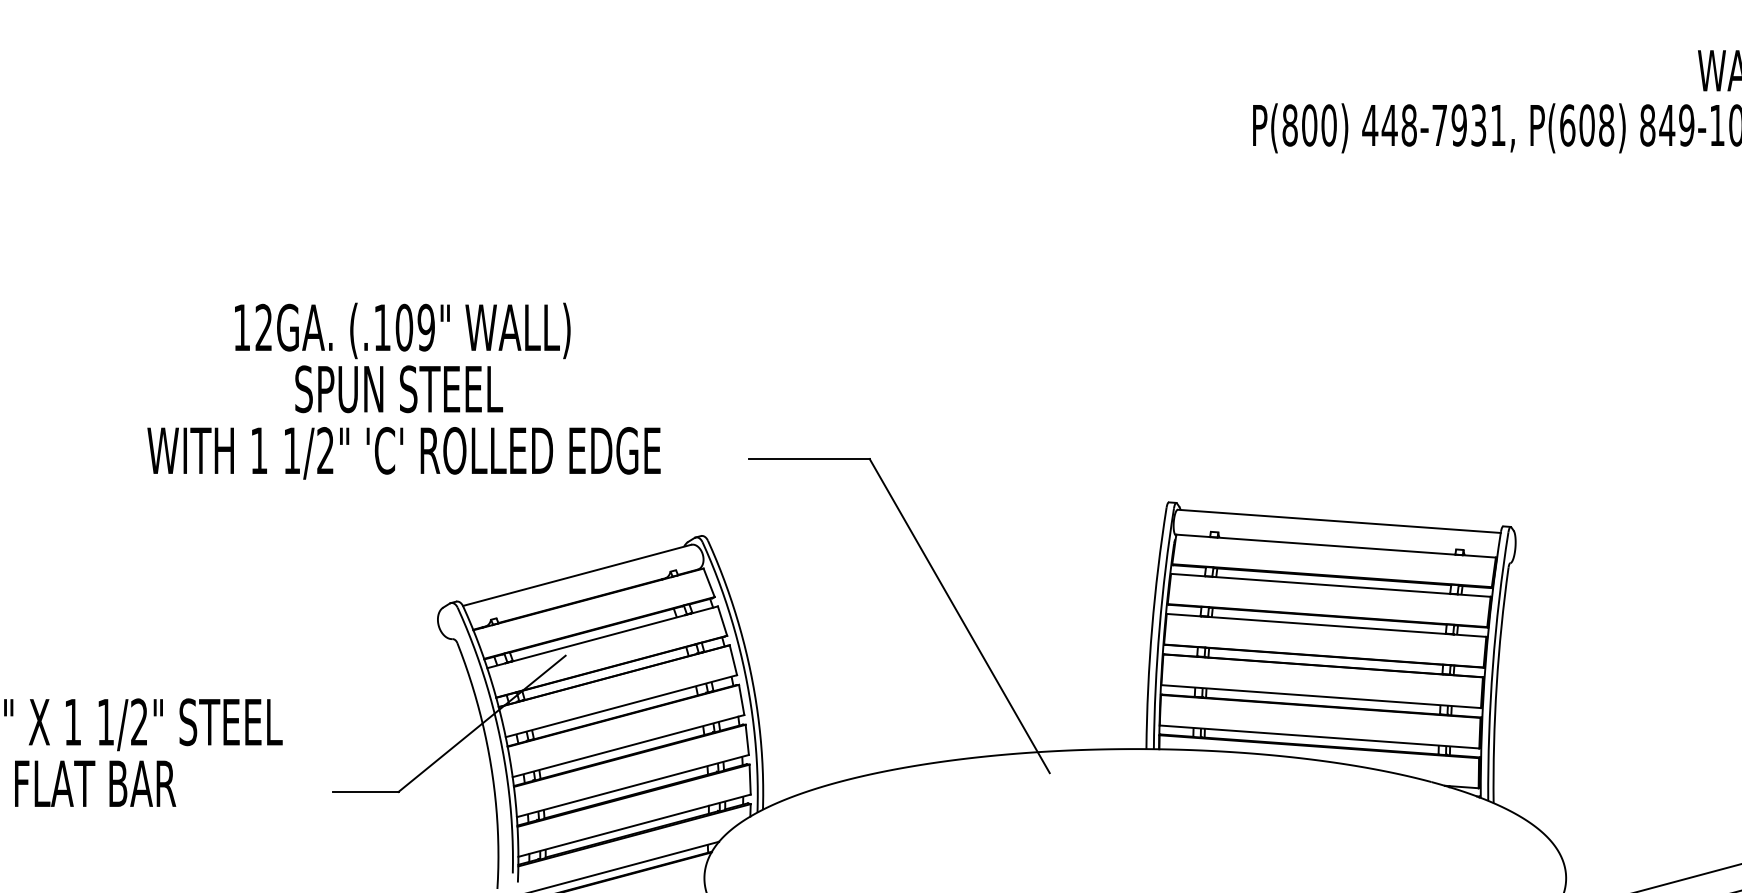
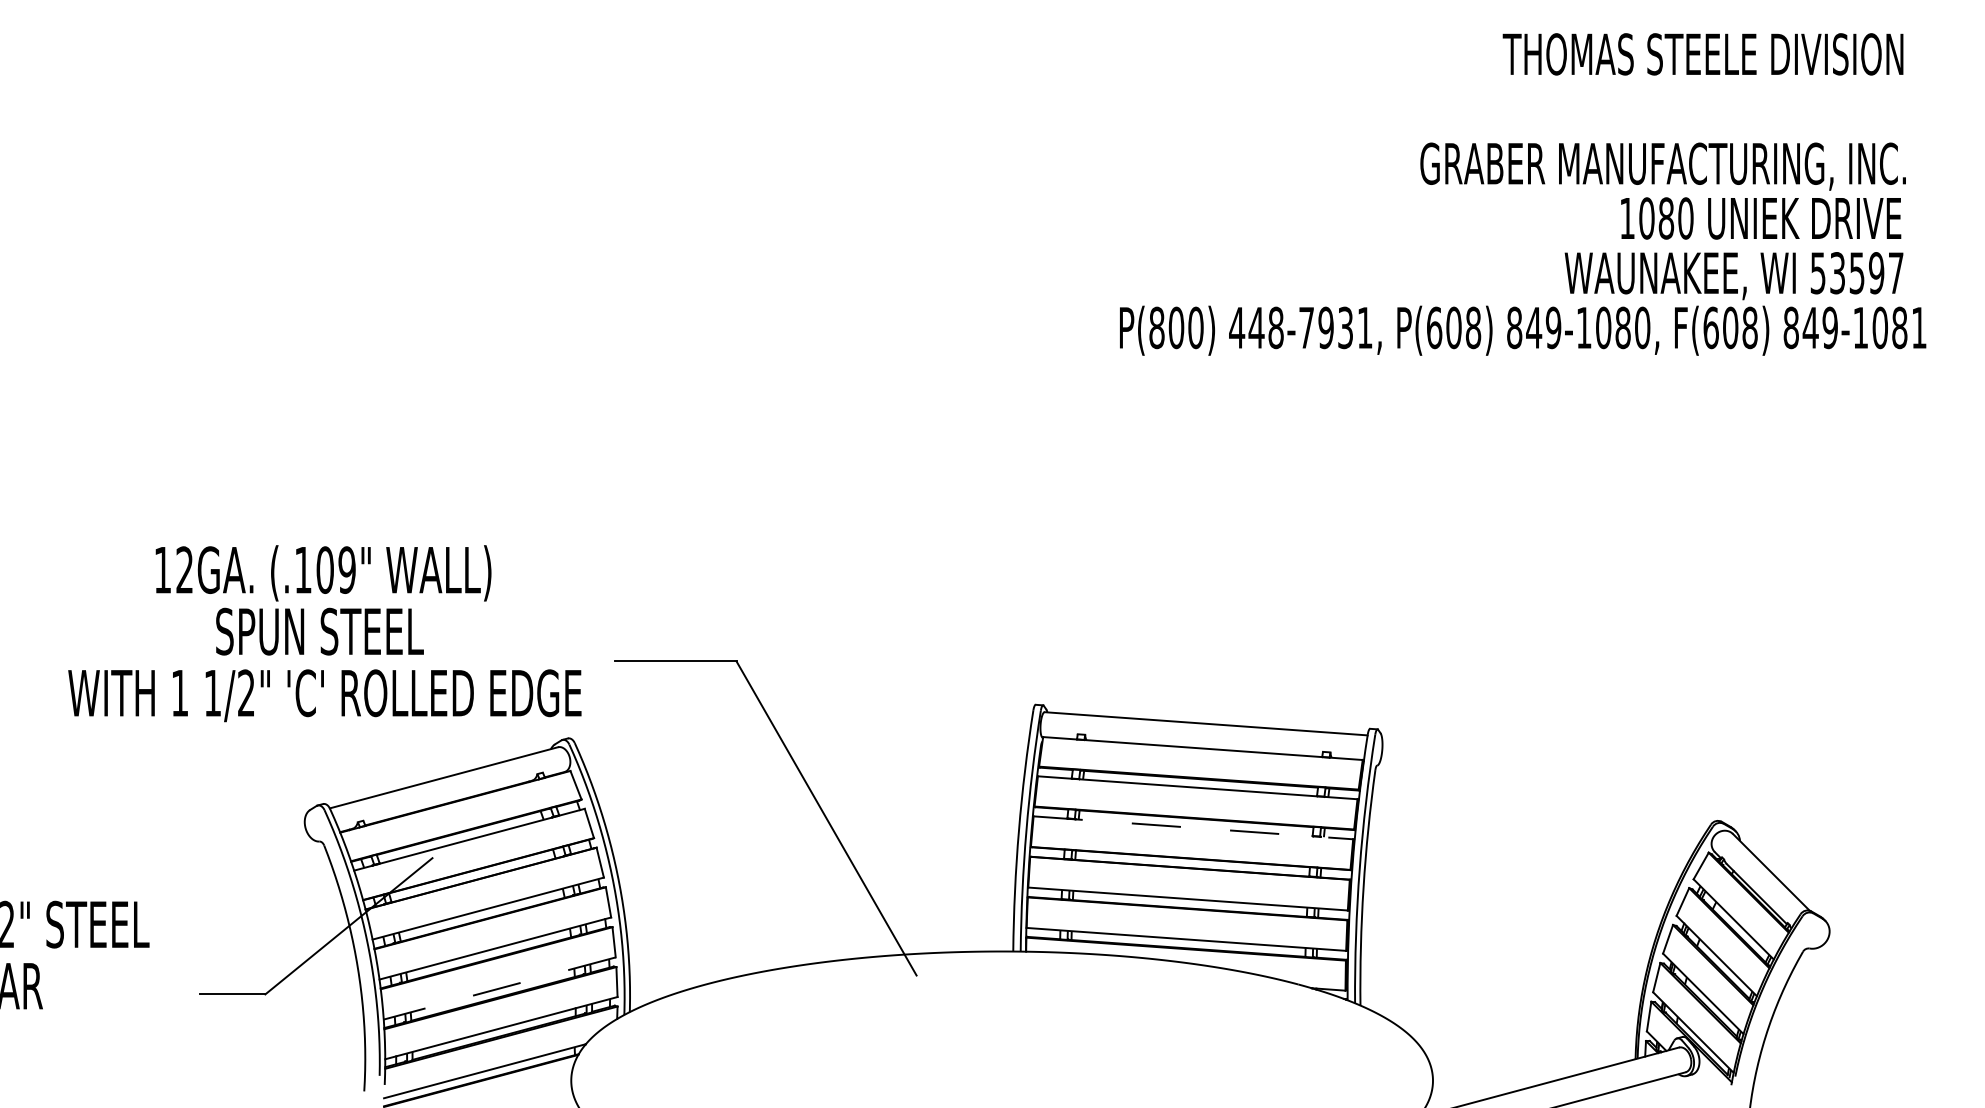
text: (403, 391) -> (324, 633), moved
line: (1326, 625) -> (1193, 827), solid -> dashed
line: (632, 786) -> (499, 988), solid -> dashed

